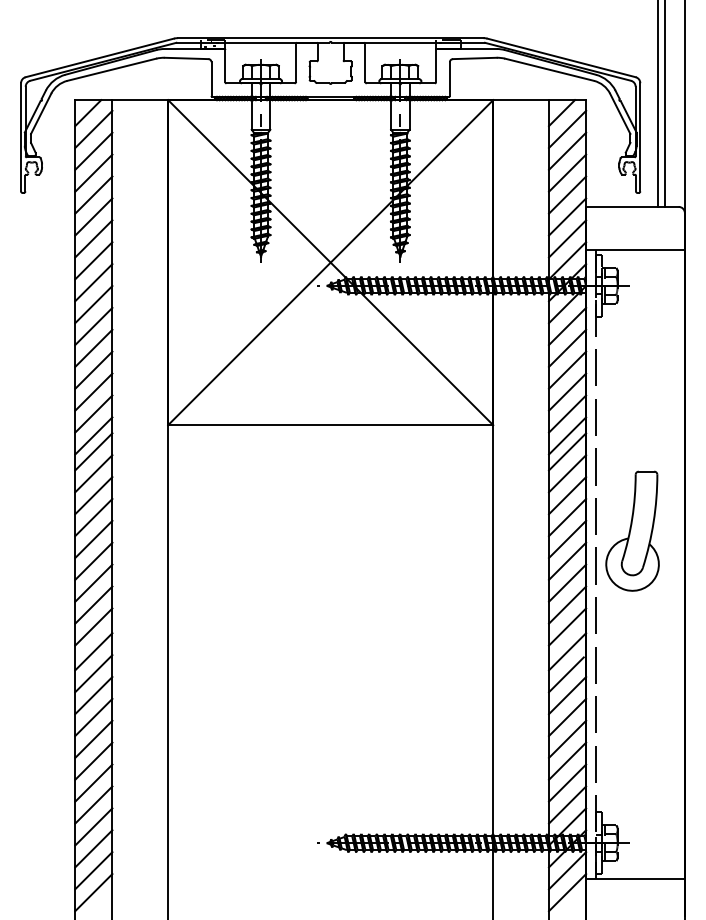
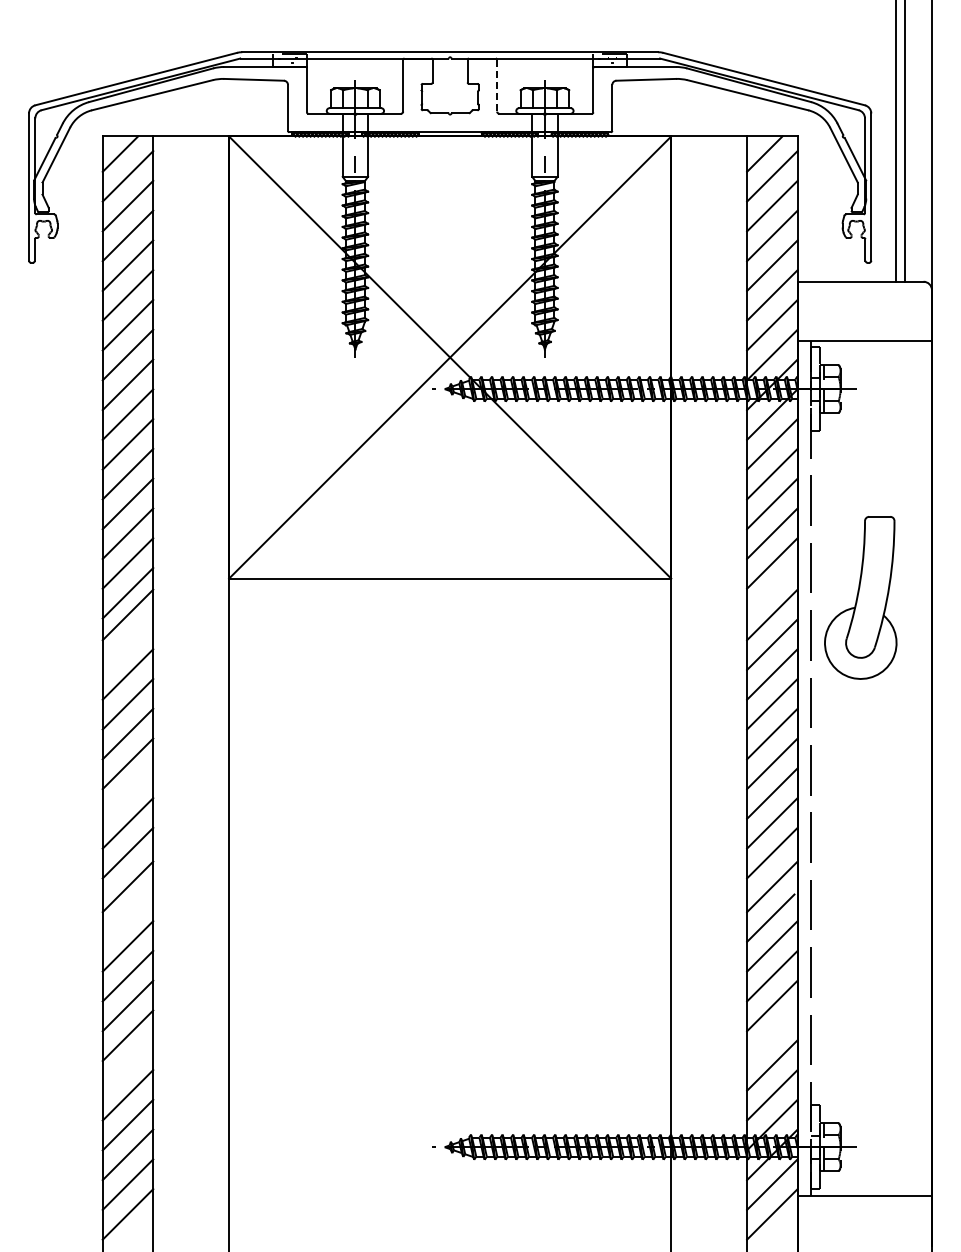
line: (365, 62) -> (497, 85), solid -> dashed
line: (567, 436) -> (772, 593), removed
line: (93, 473) -> (127, 644), removed
part: (632, 530) -> (860, 597), moved
line: (93, 583) -> (127, 793), removed
line: (93, 673) -> (127, 916), removed
line: (567, 761) -> (772, 1035), removed
line: (93, 783) -> (127, 1065), removed

